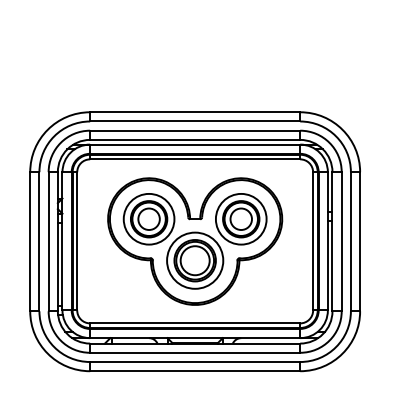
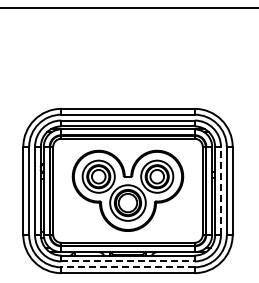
line: (340, 240) -> (220, 190), solid -> dashed
line: (195, 352) -> (128, 261), solid -> dashed
line: (195, 362) -> (128, 267), solid -> dashed

